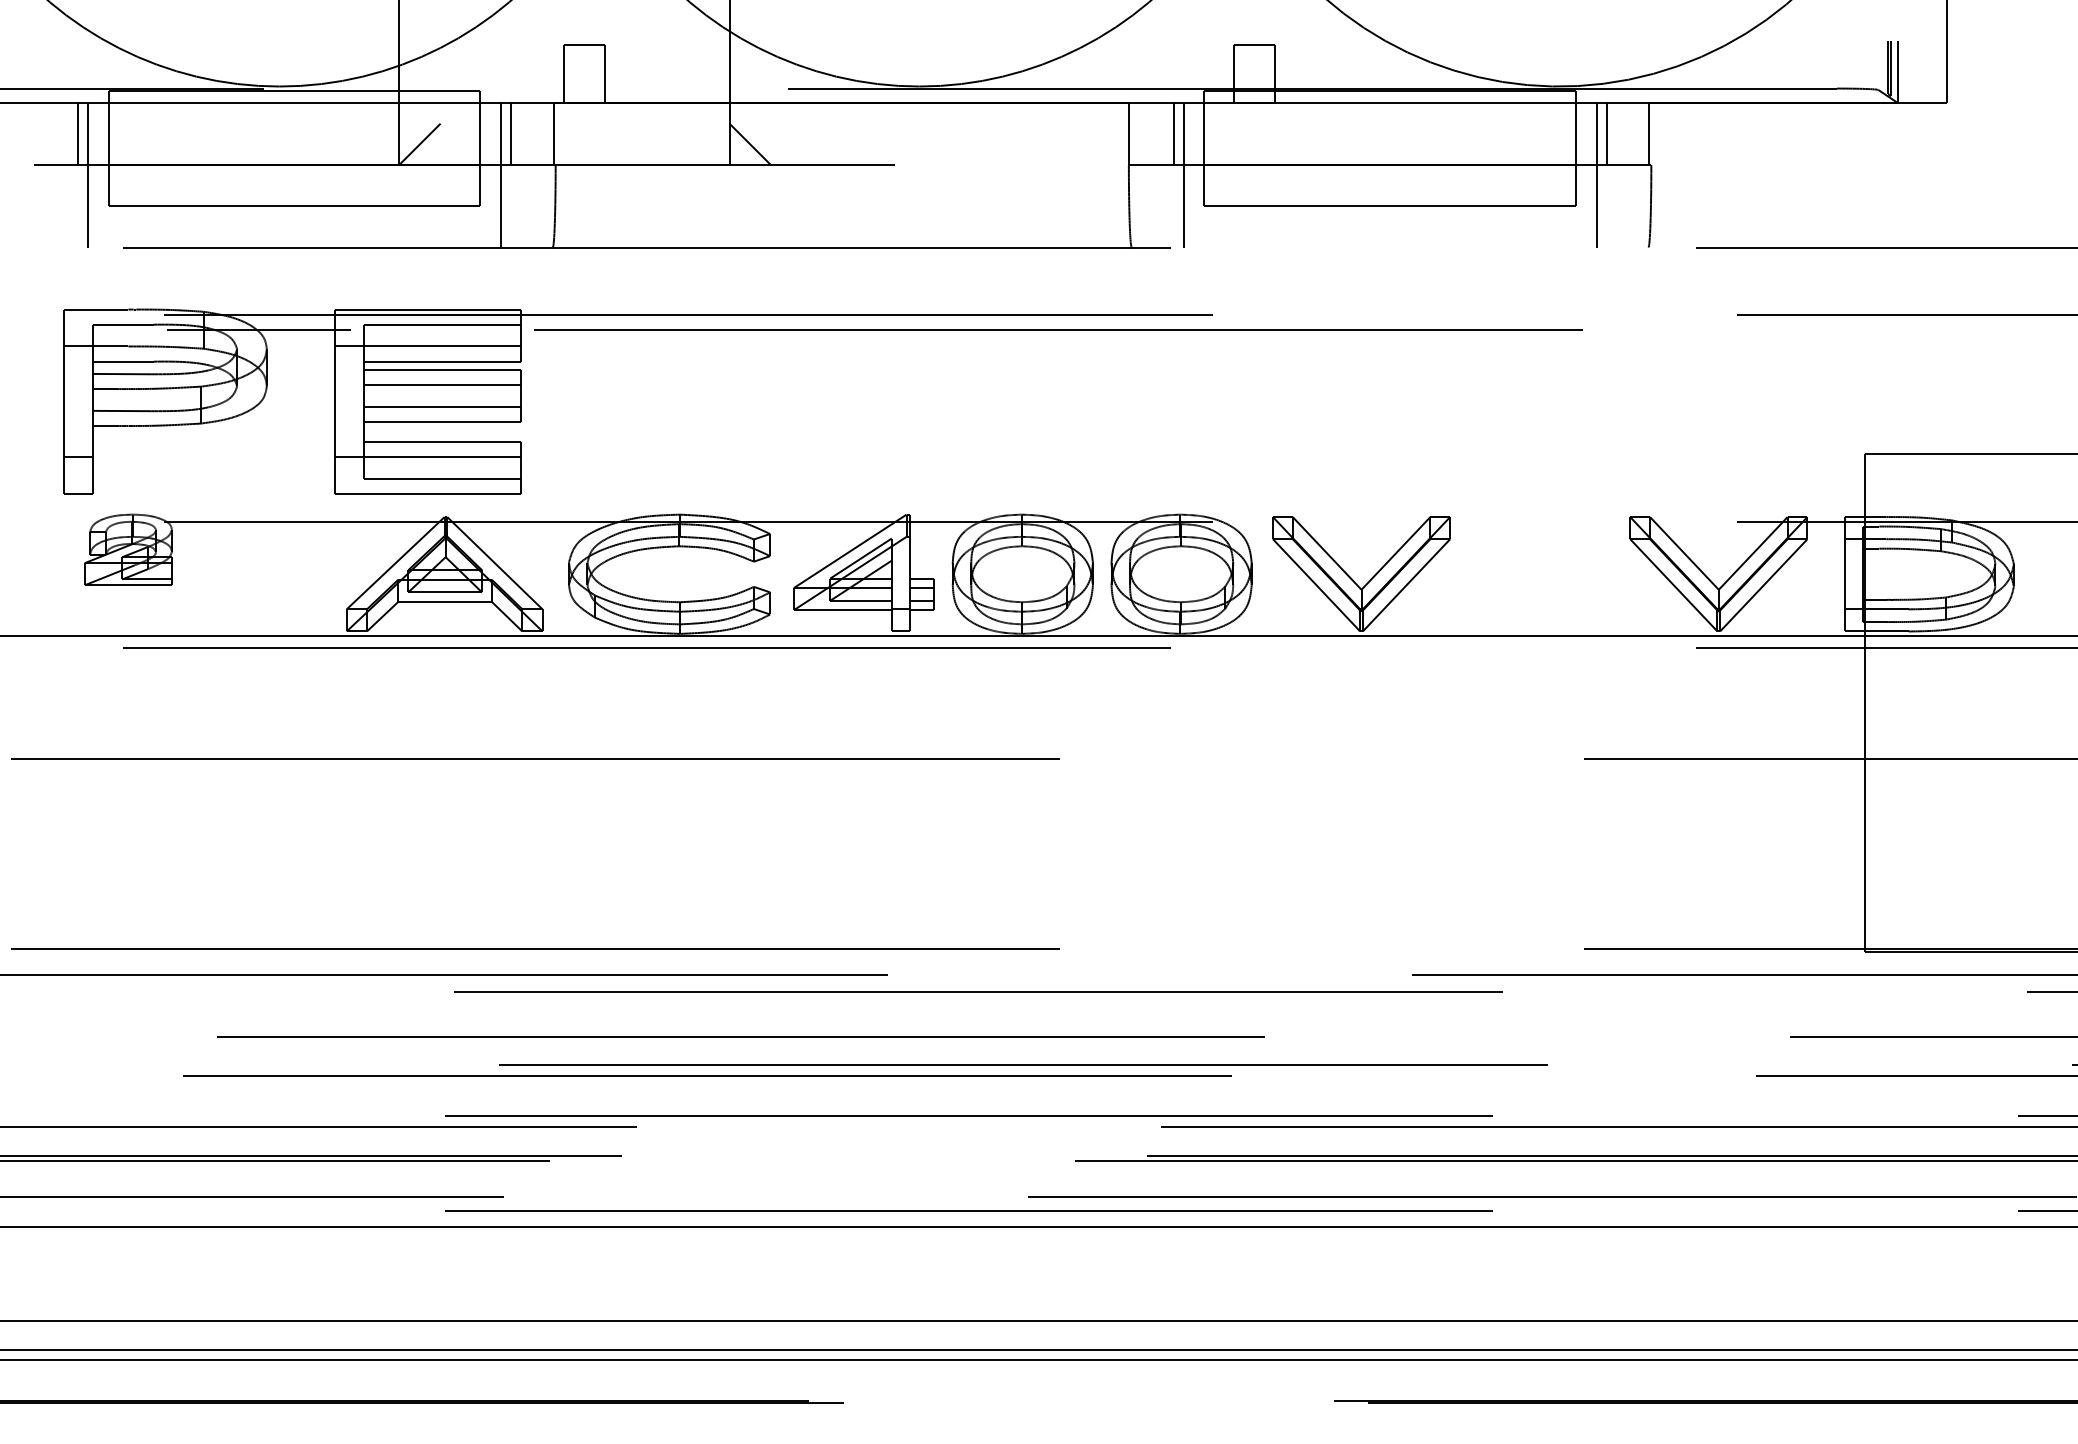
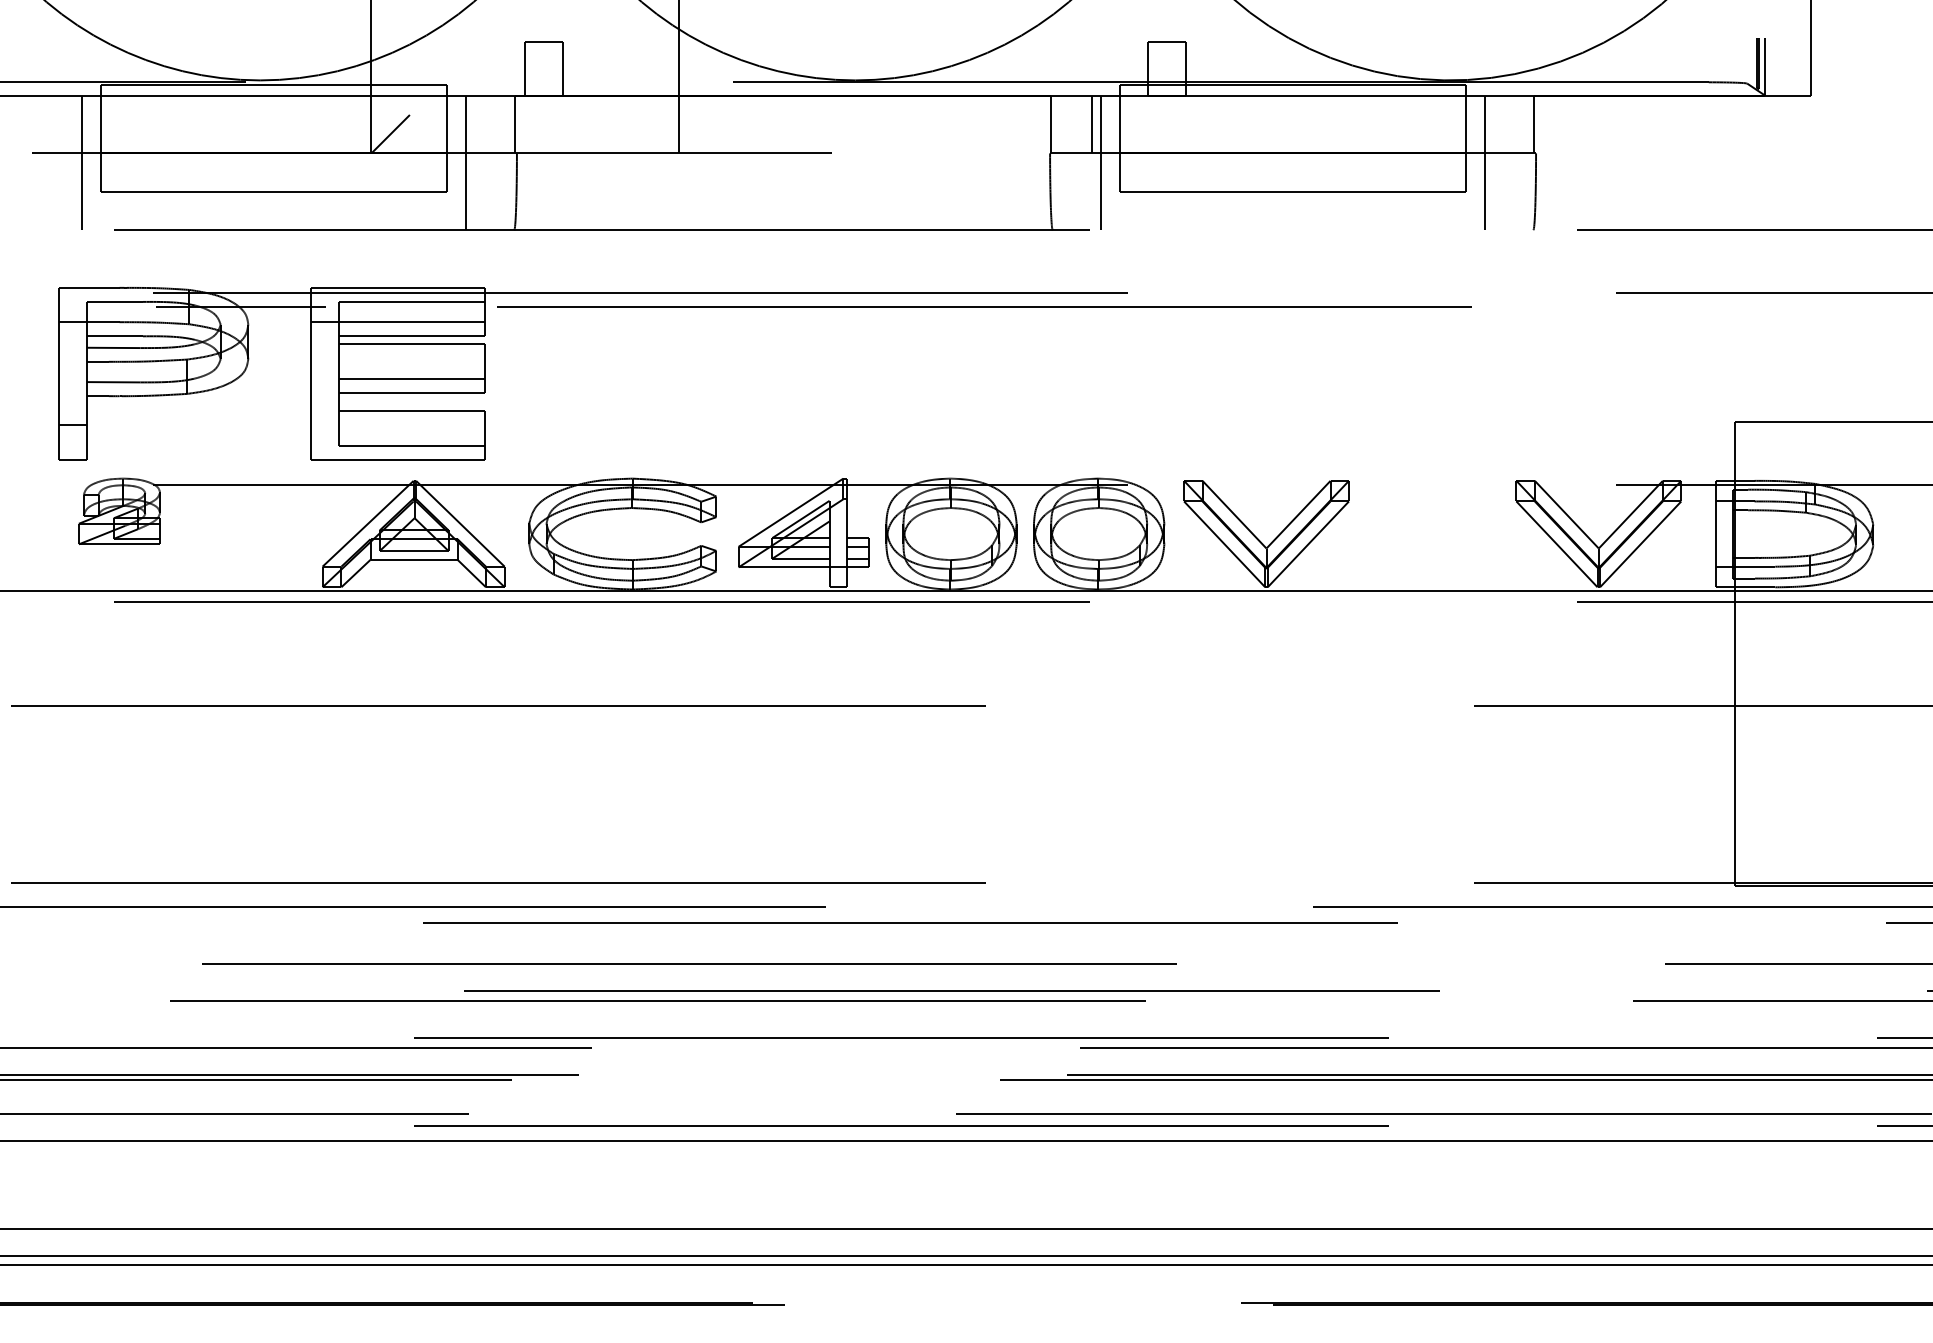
line: (77, 133) -> (72, 124), removed
line: (511, 133) -> (475, 124), removed
line: (1606, 133) -> (1494, 124), removed
line: (749, 143) -> (697, 133), removed
line: (442, 385) -> (411, 358), removed
line: (427, 457) -> (397, 425), removed

